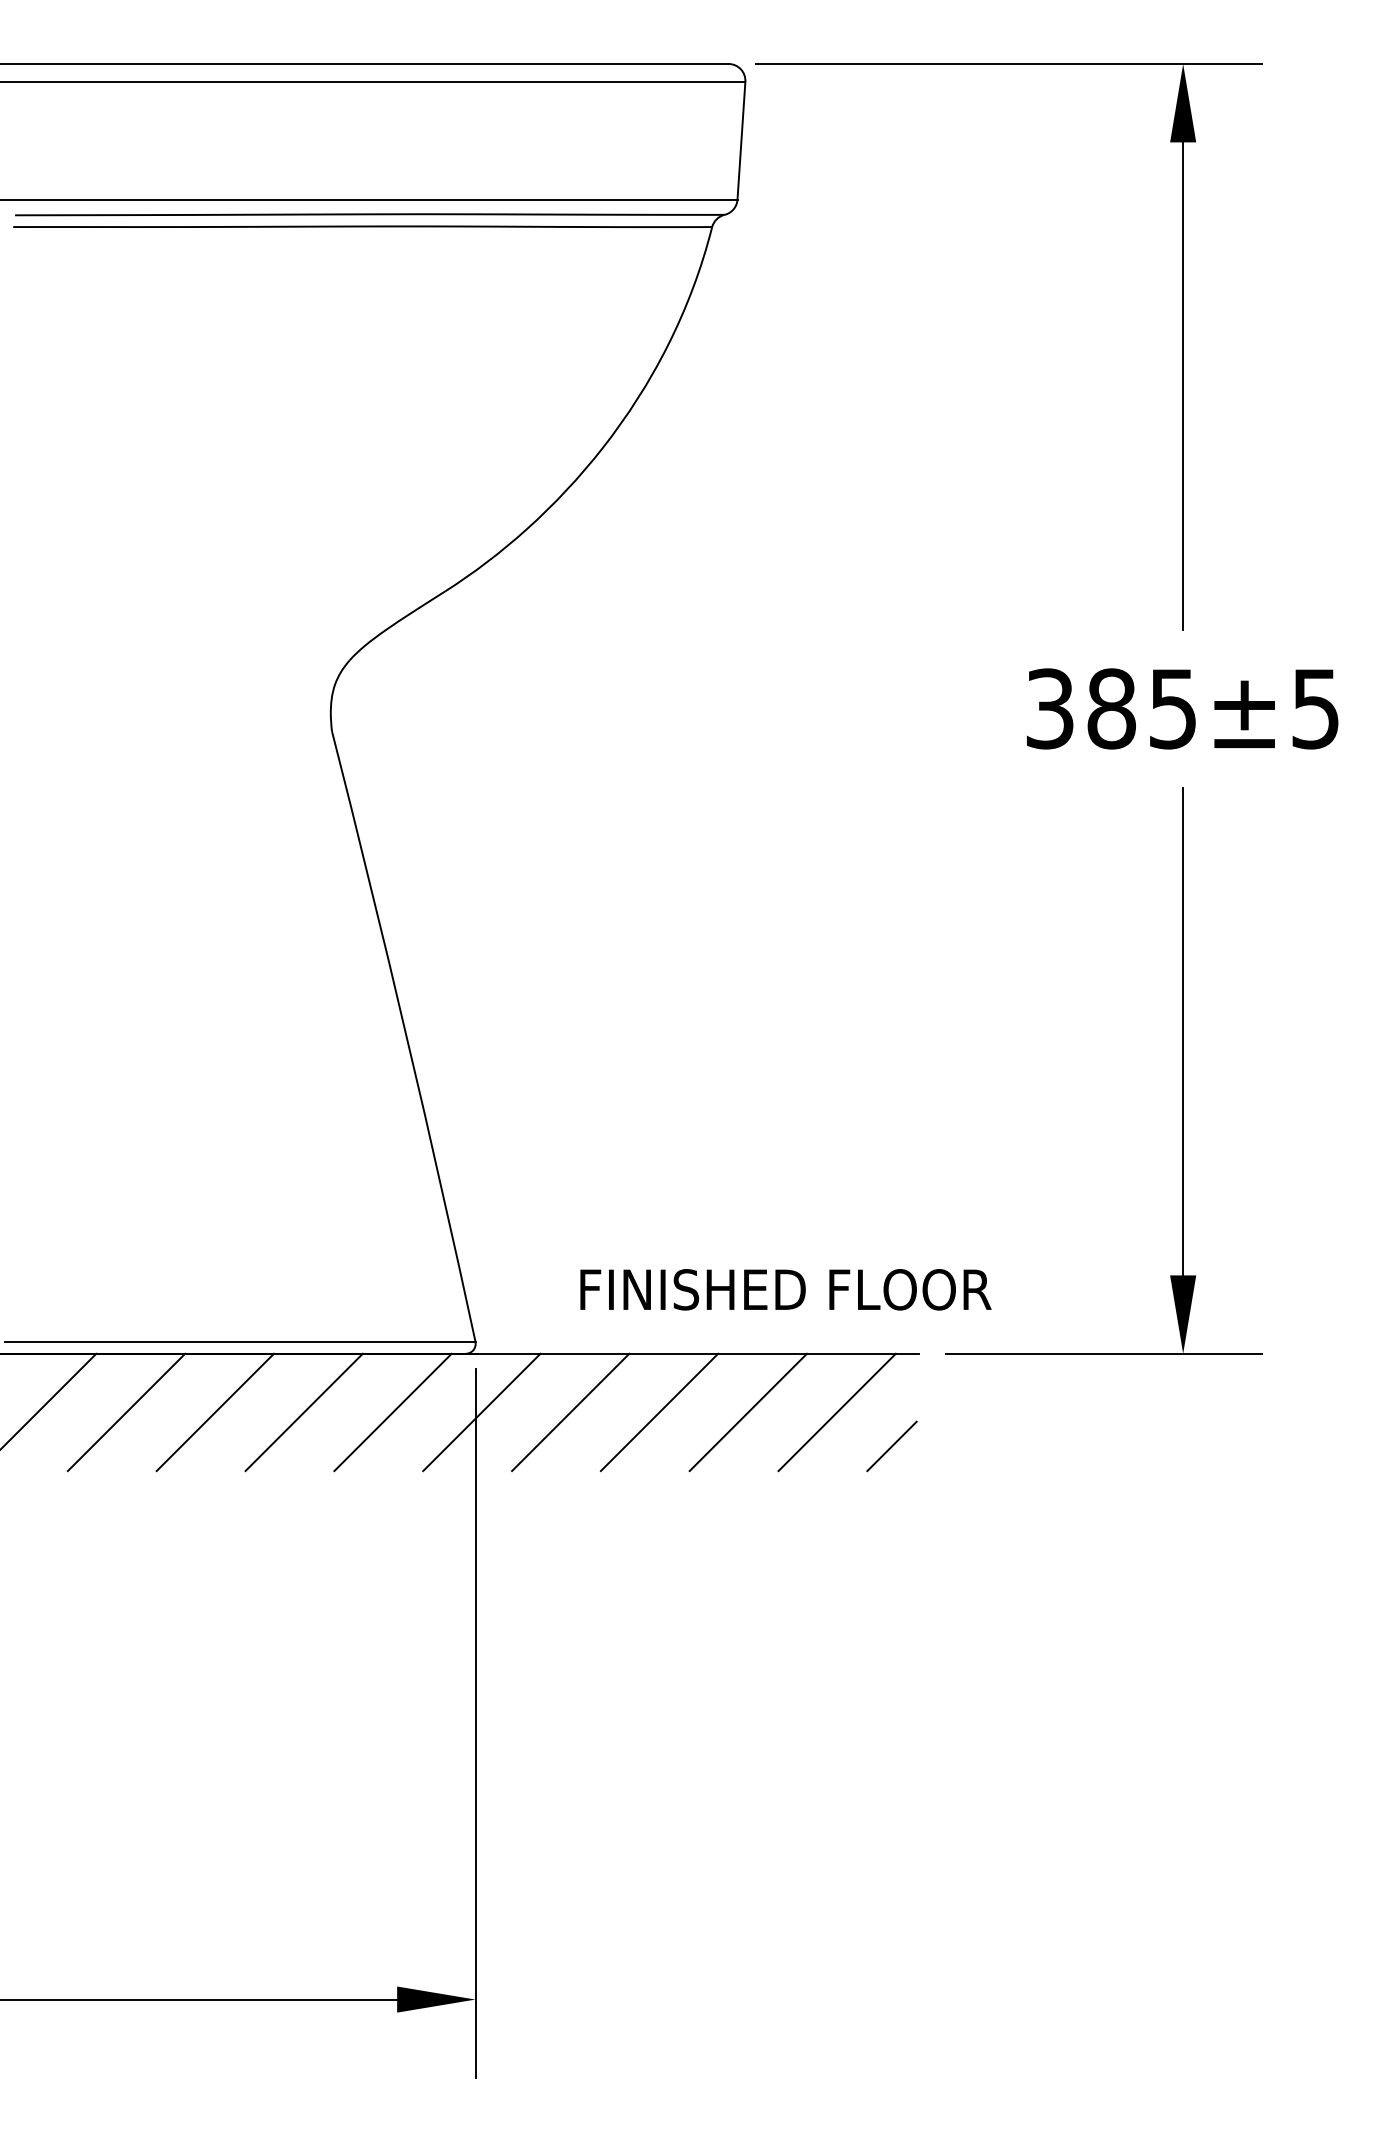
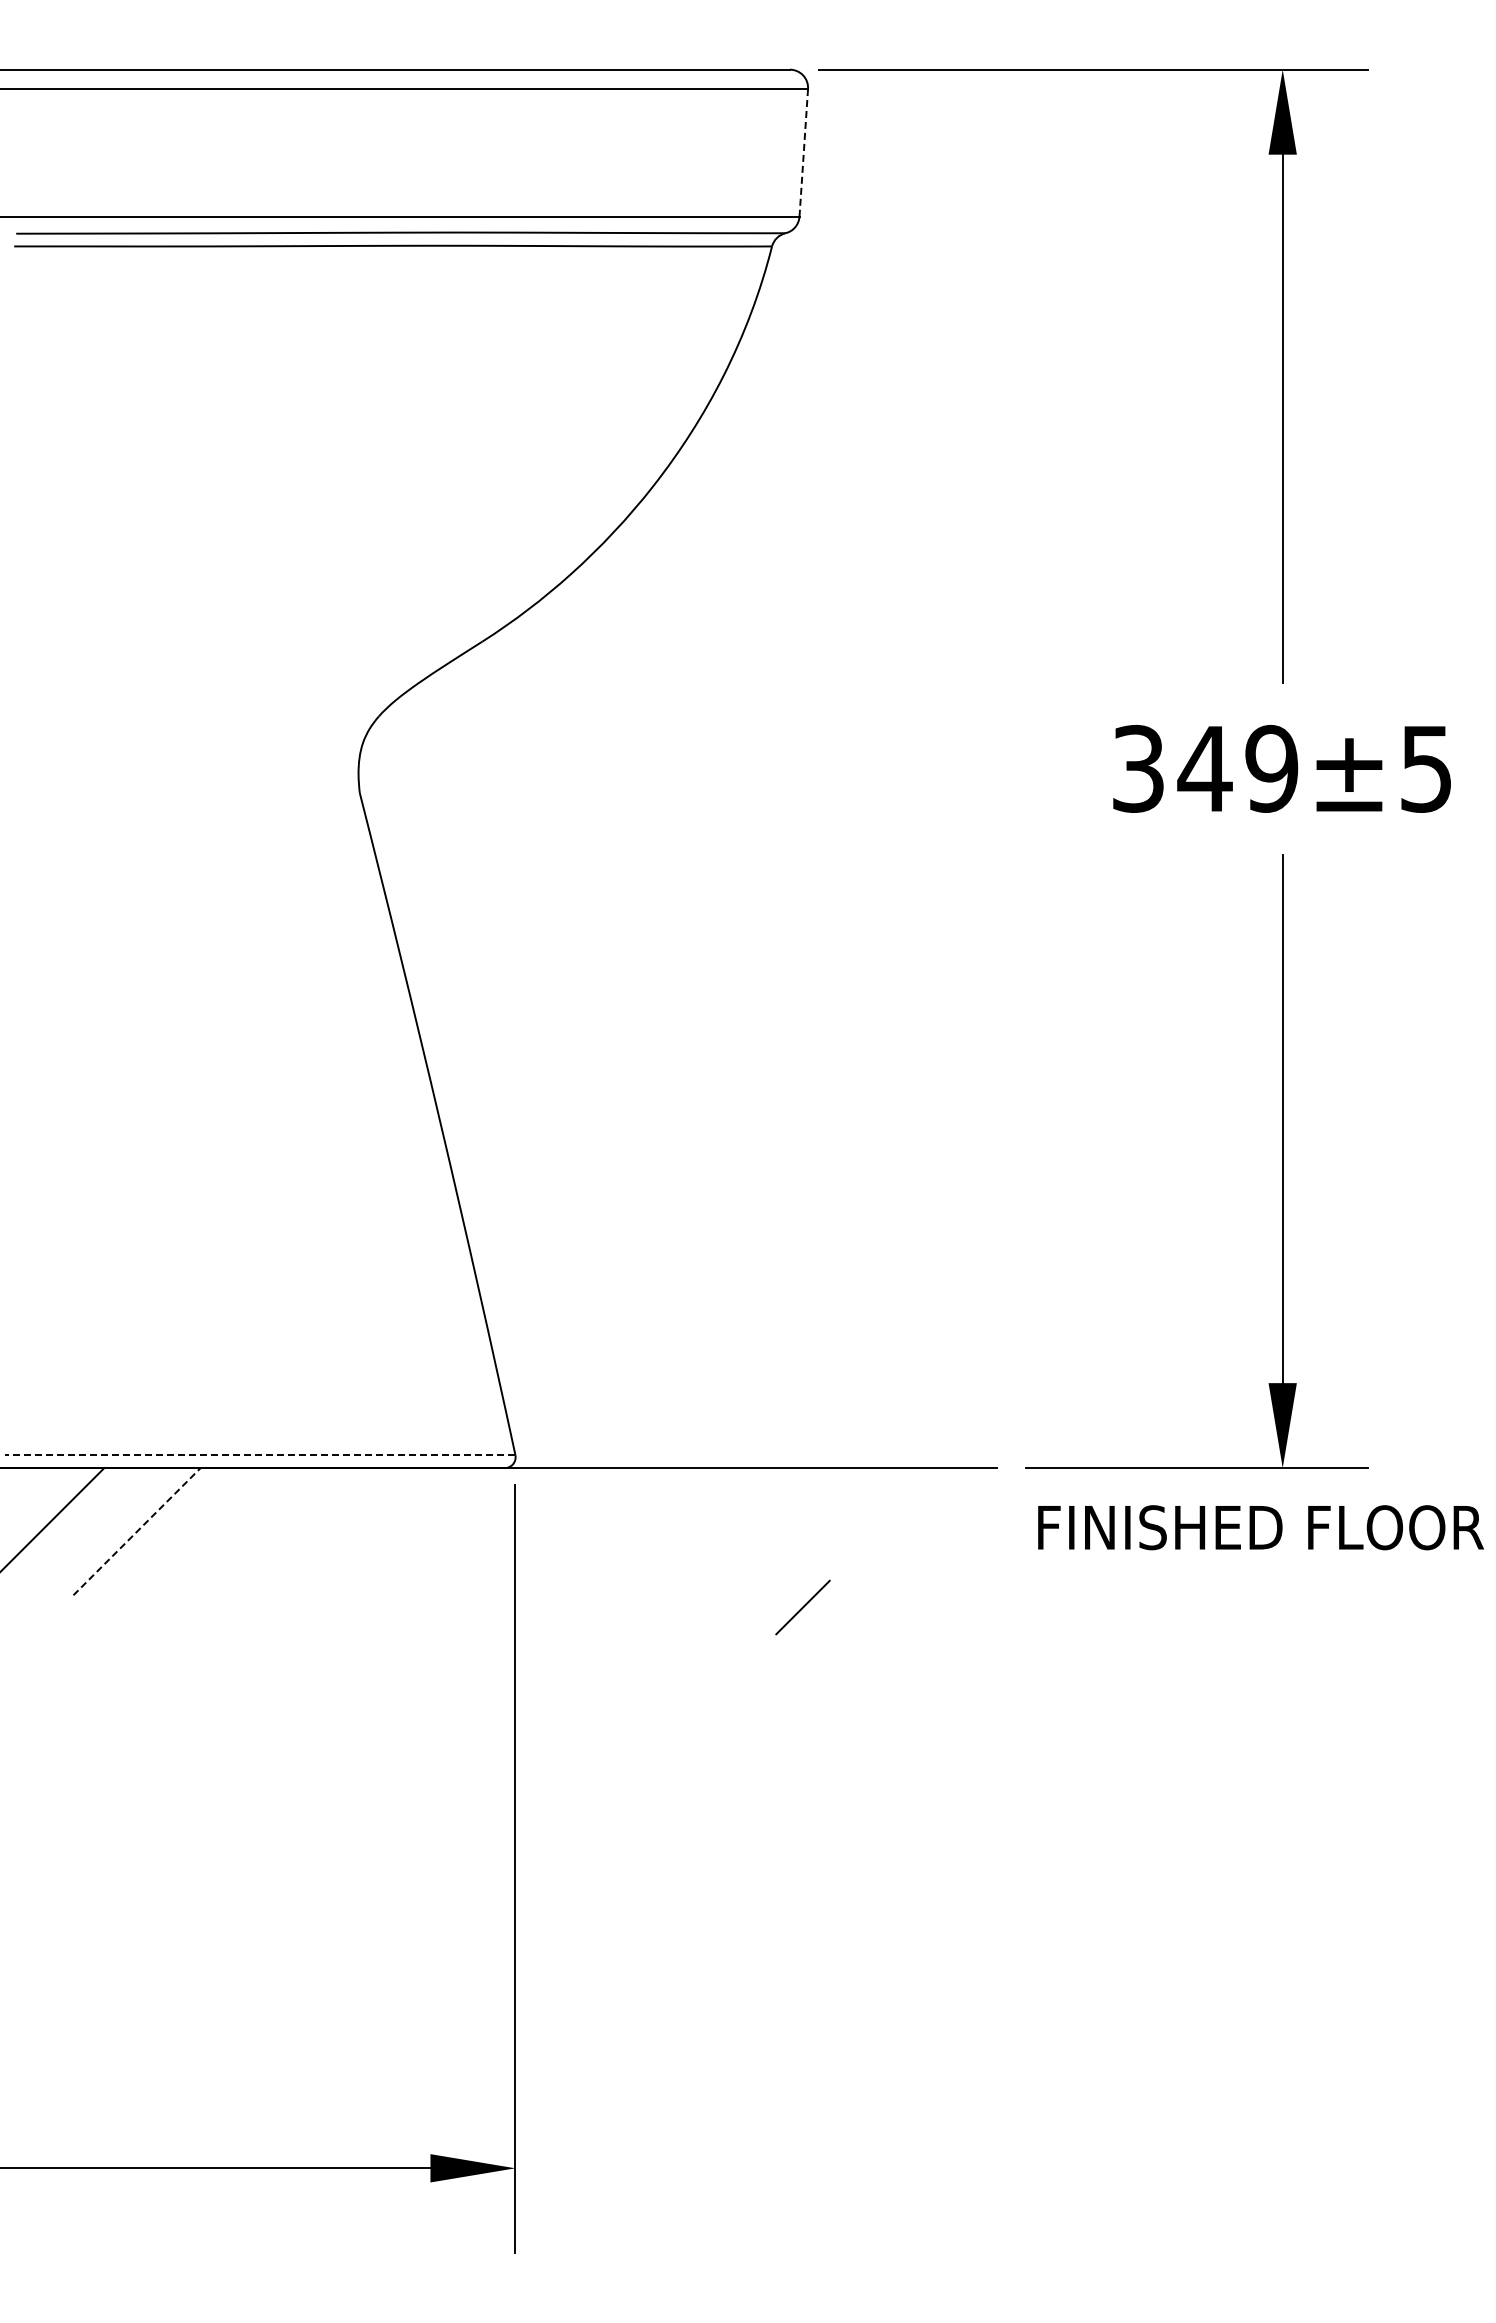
line: (741, 140) -> (803, 152), solid -> dashed
text: (1141, 708) -> (1237, 768), 385±5 -> 349±5
text: (785, 1289) -> (1260, 1527), moved
line: (239, 1342) -> (259, 1455), solid -> dashed
line: (126, 1412) -> (137, 1531), solid -> dashed
line: (214, 1412) -> (232, 1531), removed
line: (304, 1412) -> (329, 1531), removed
line: (392, 1412) -> (425, 1531), removed
line: (481, 1412) -> (521, 1531), removed
line: (570, 1412) -> (618, 1531), removed
line: (659, 1412) -> (714, 1531), removed
line: (747, 1412) -> (810, 1531), removed
line: (837, 1412) -> (907, 1531), removed
line: (891, 1446) -> (802, 1607), moved

